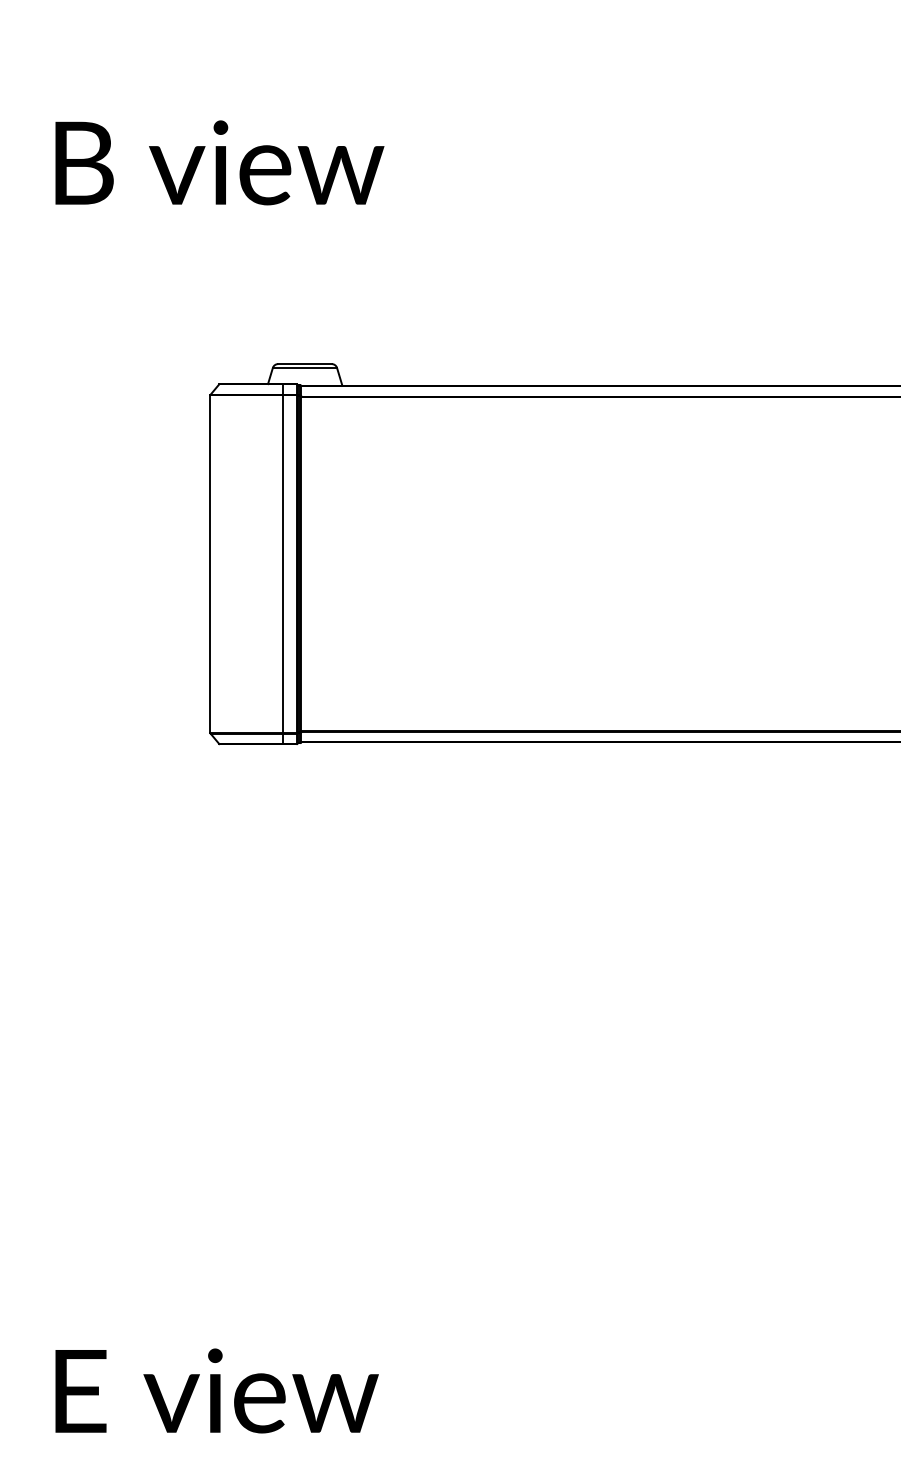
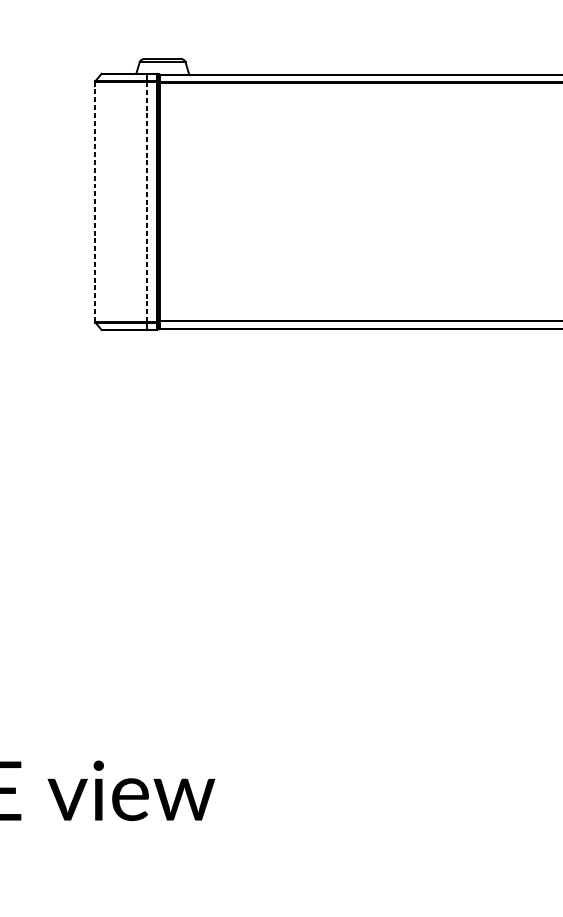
line: (210, 564) -> (95, 202), solid -> dashed
line: (283, 564) -> (147, 202), solid -> dashed

